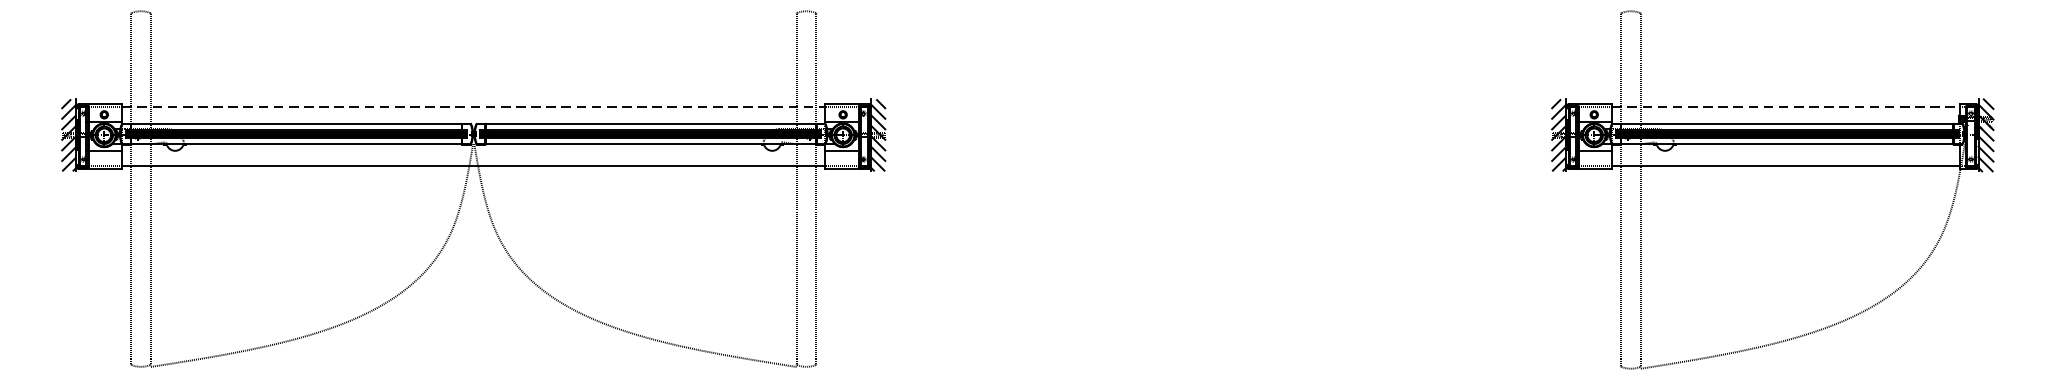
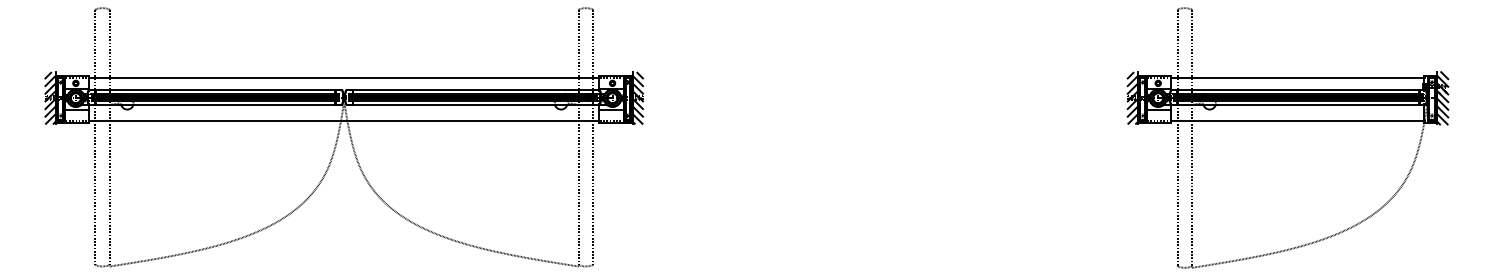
line: (474, 106) -> (344, 77), dashed -> solid
line: (1787, 106) -> (1298, 77), dashed -> solid

